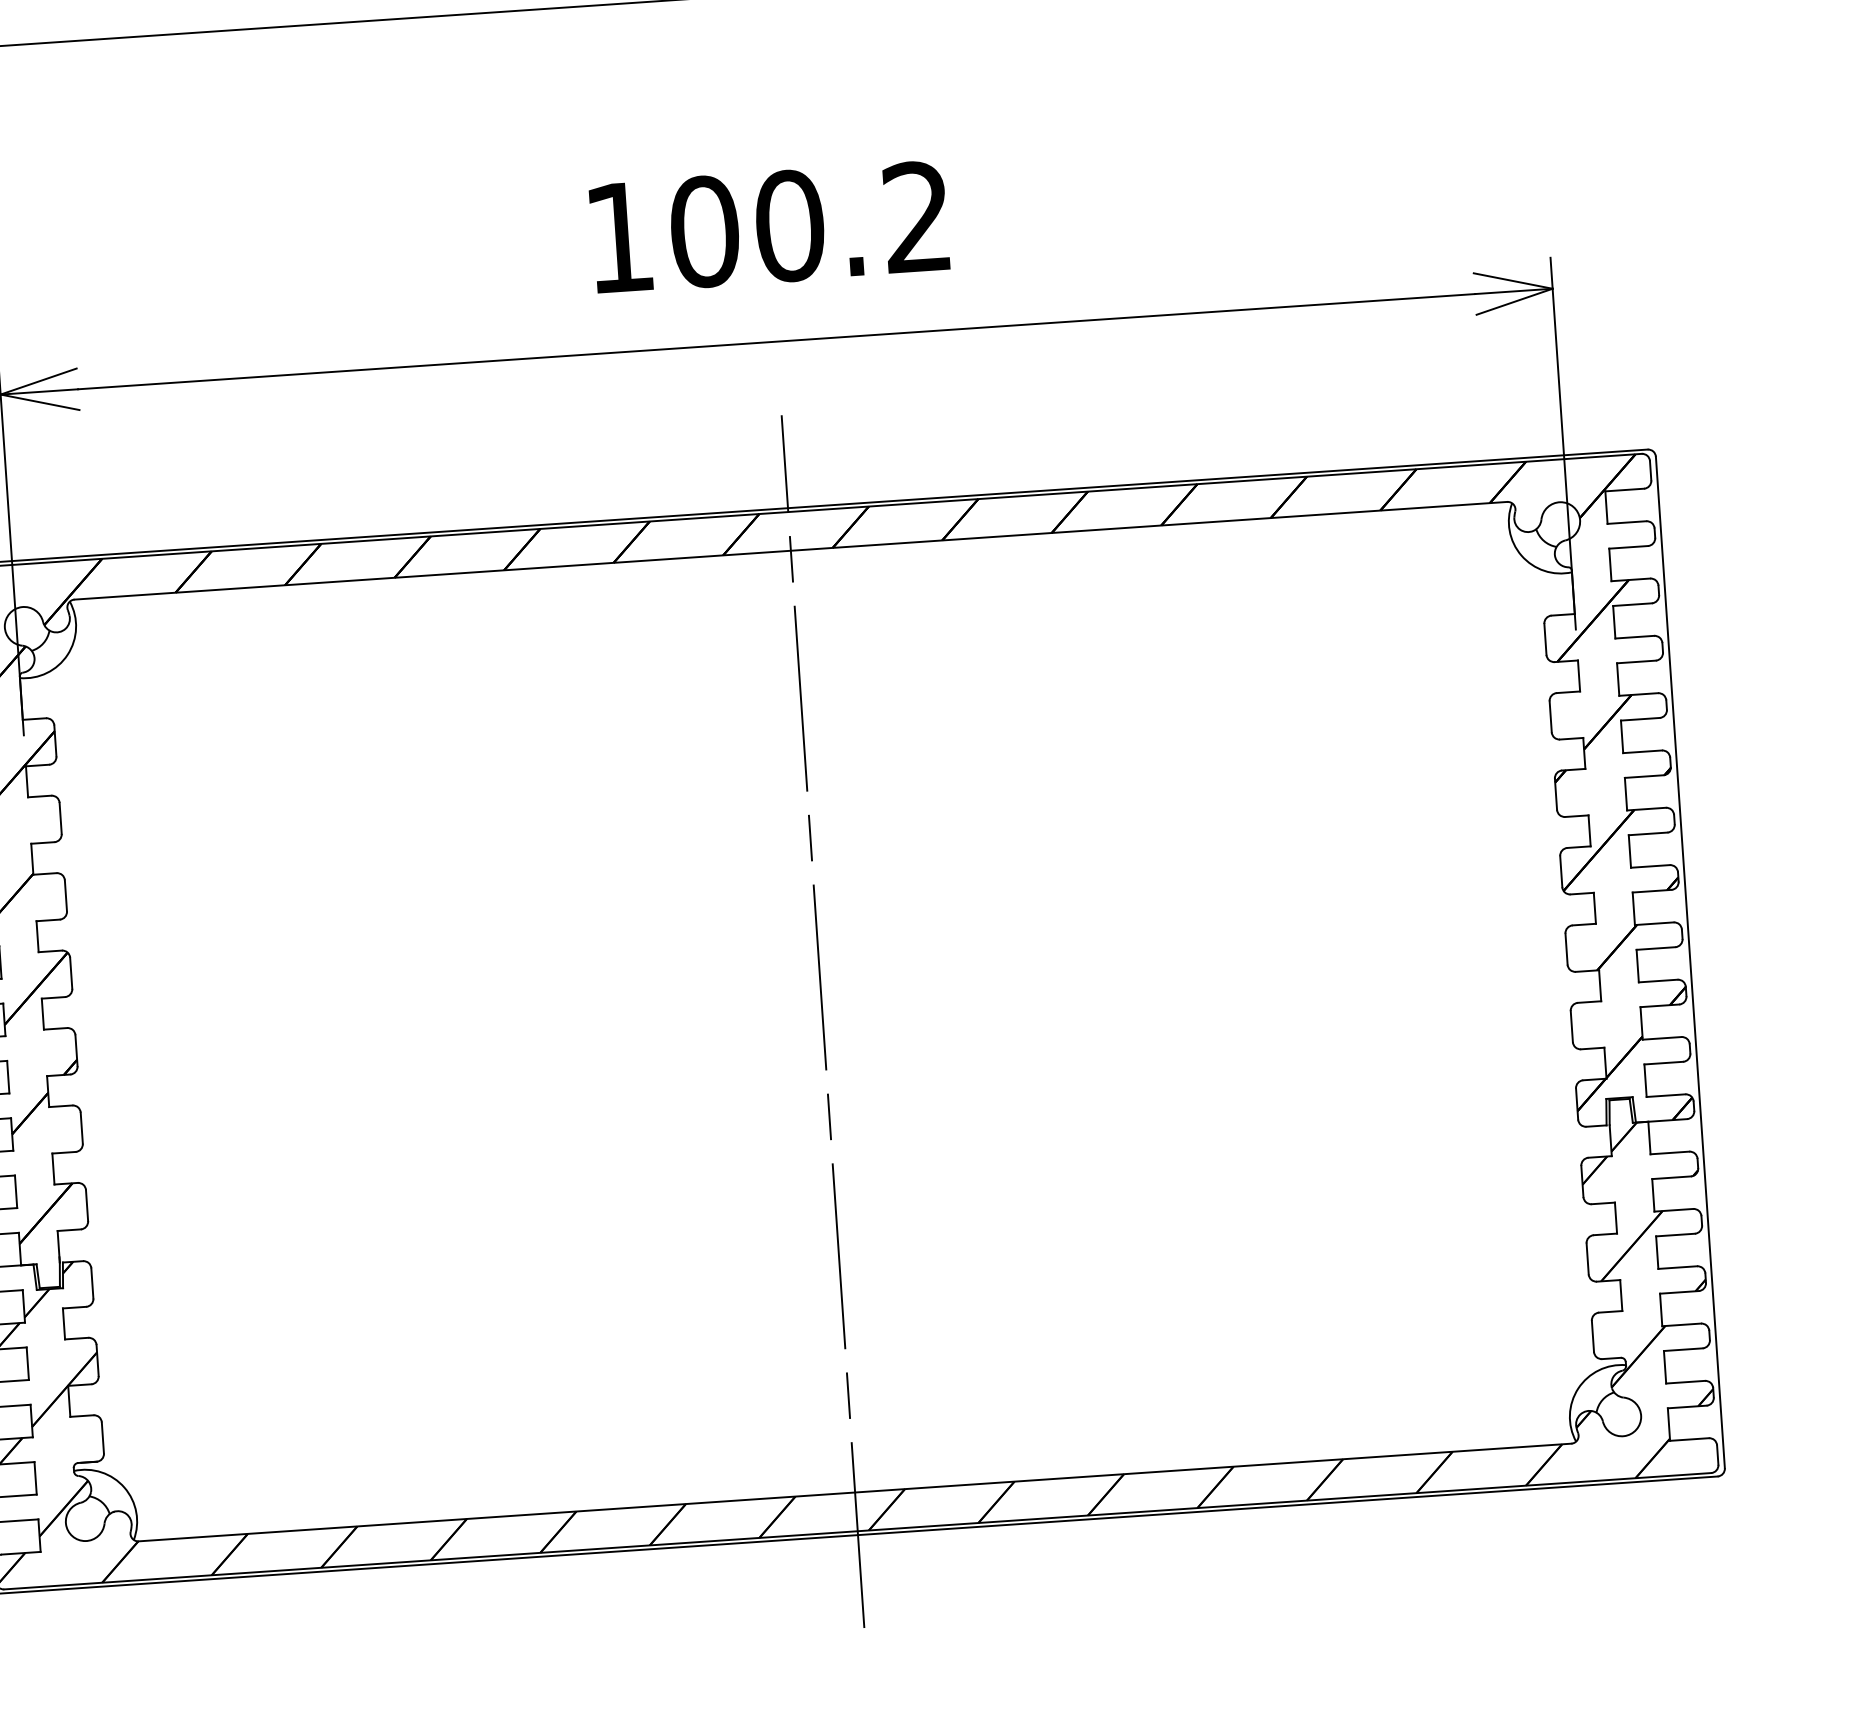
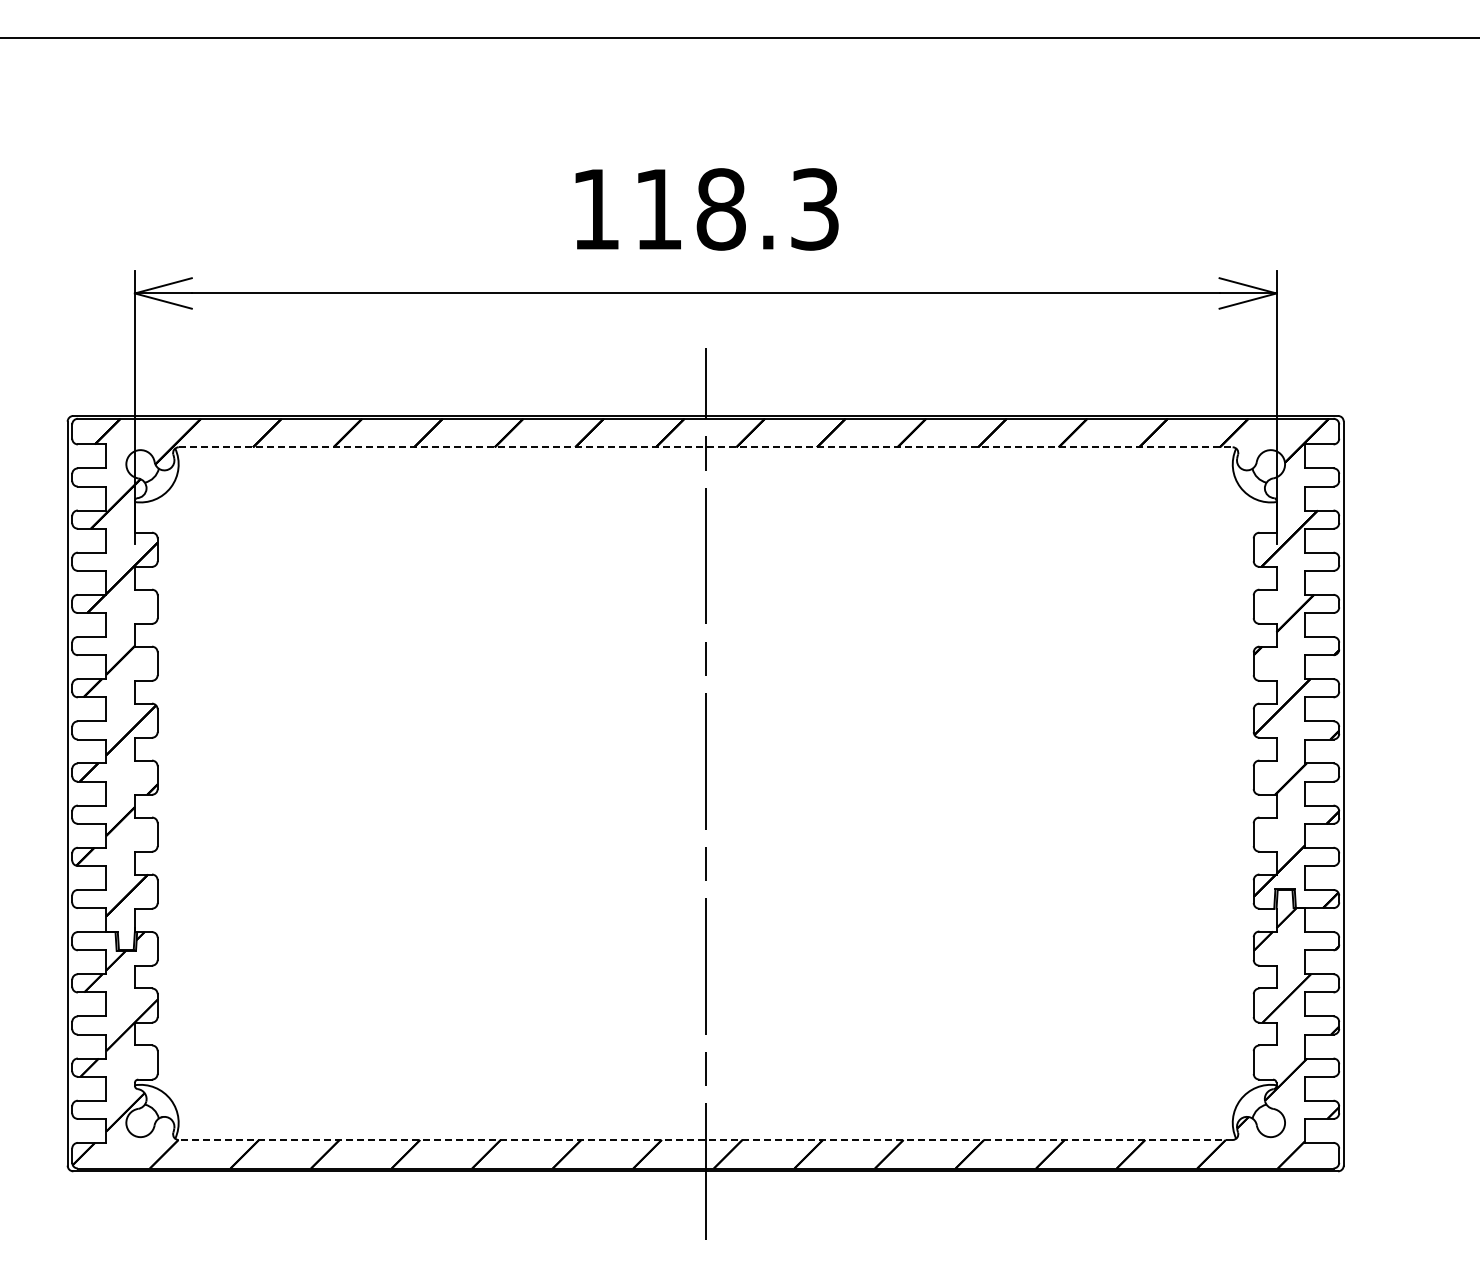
text: (810, 224) -> (736, 209), 100.2 -> 118.3
line: (790, 551) -> (705, 447), solid -> dashed
line: (854, 1493) -> (705, 1140), solid -> dashed

